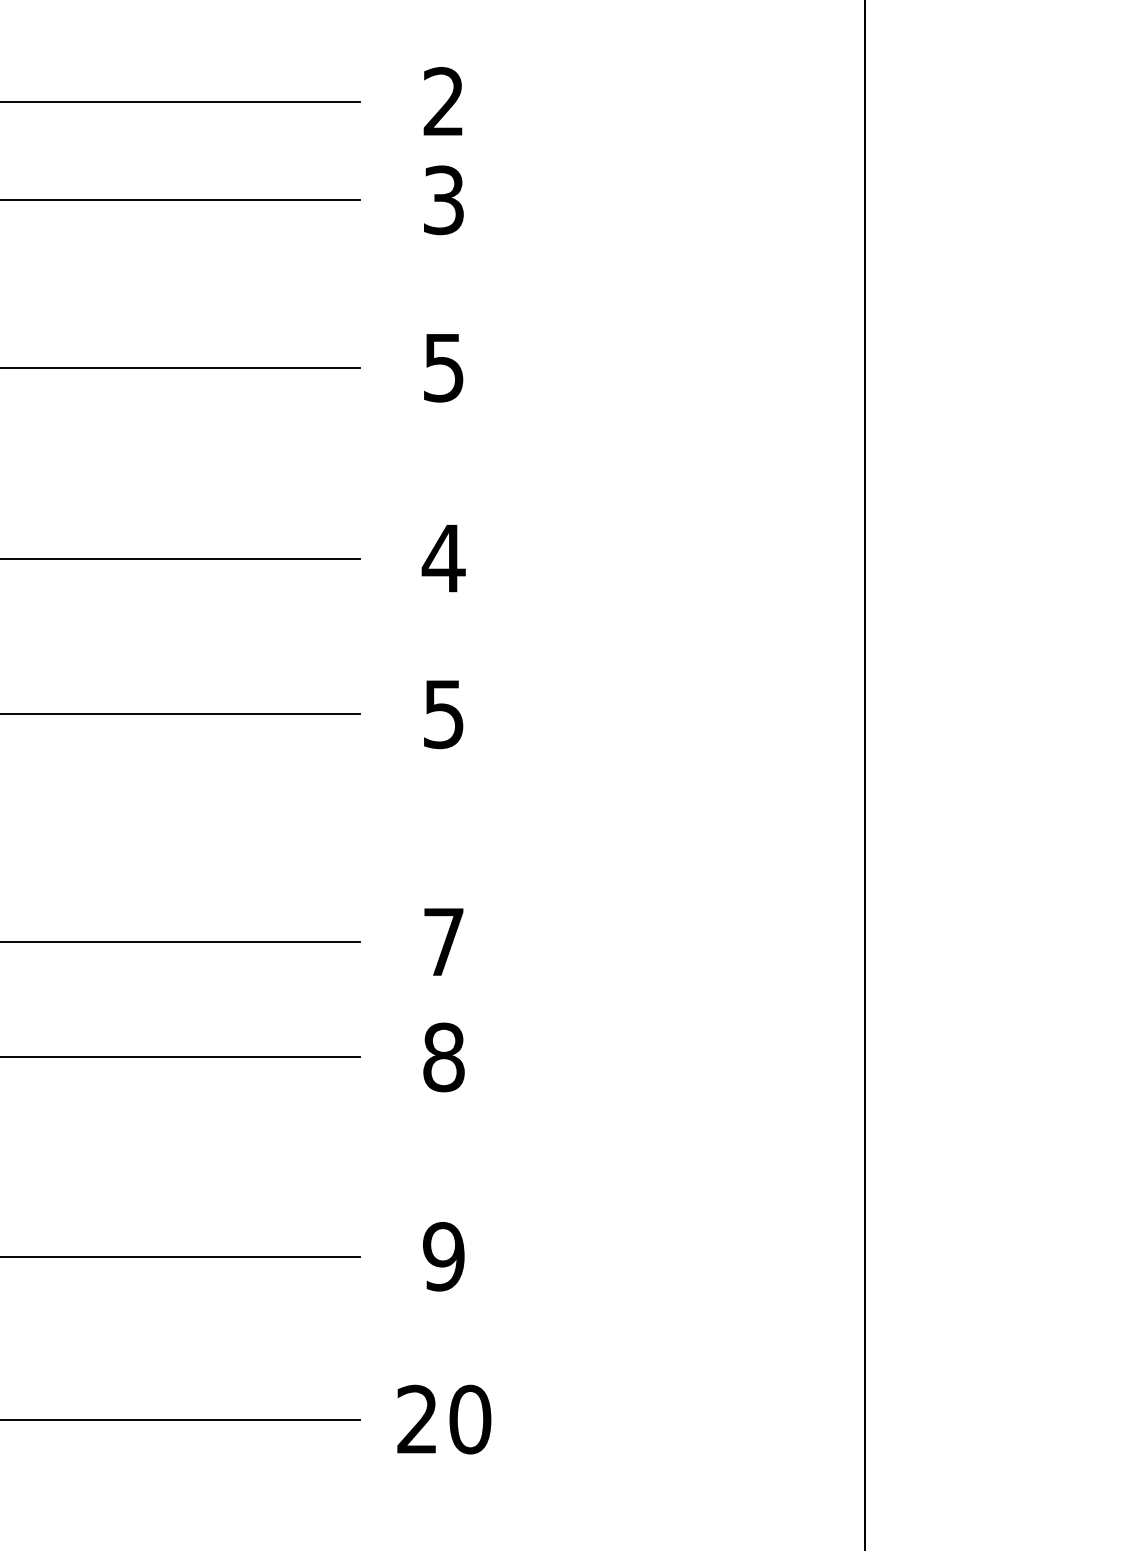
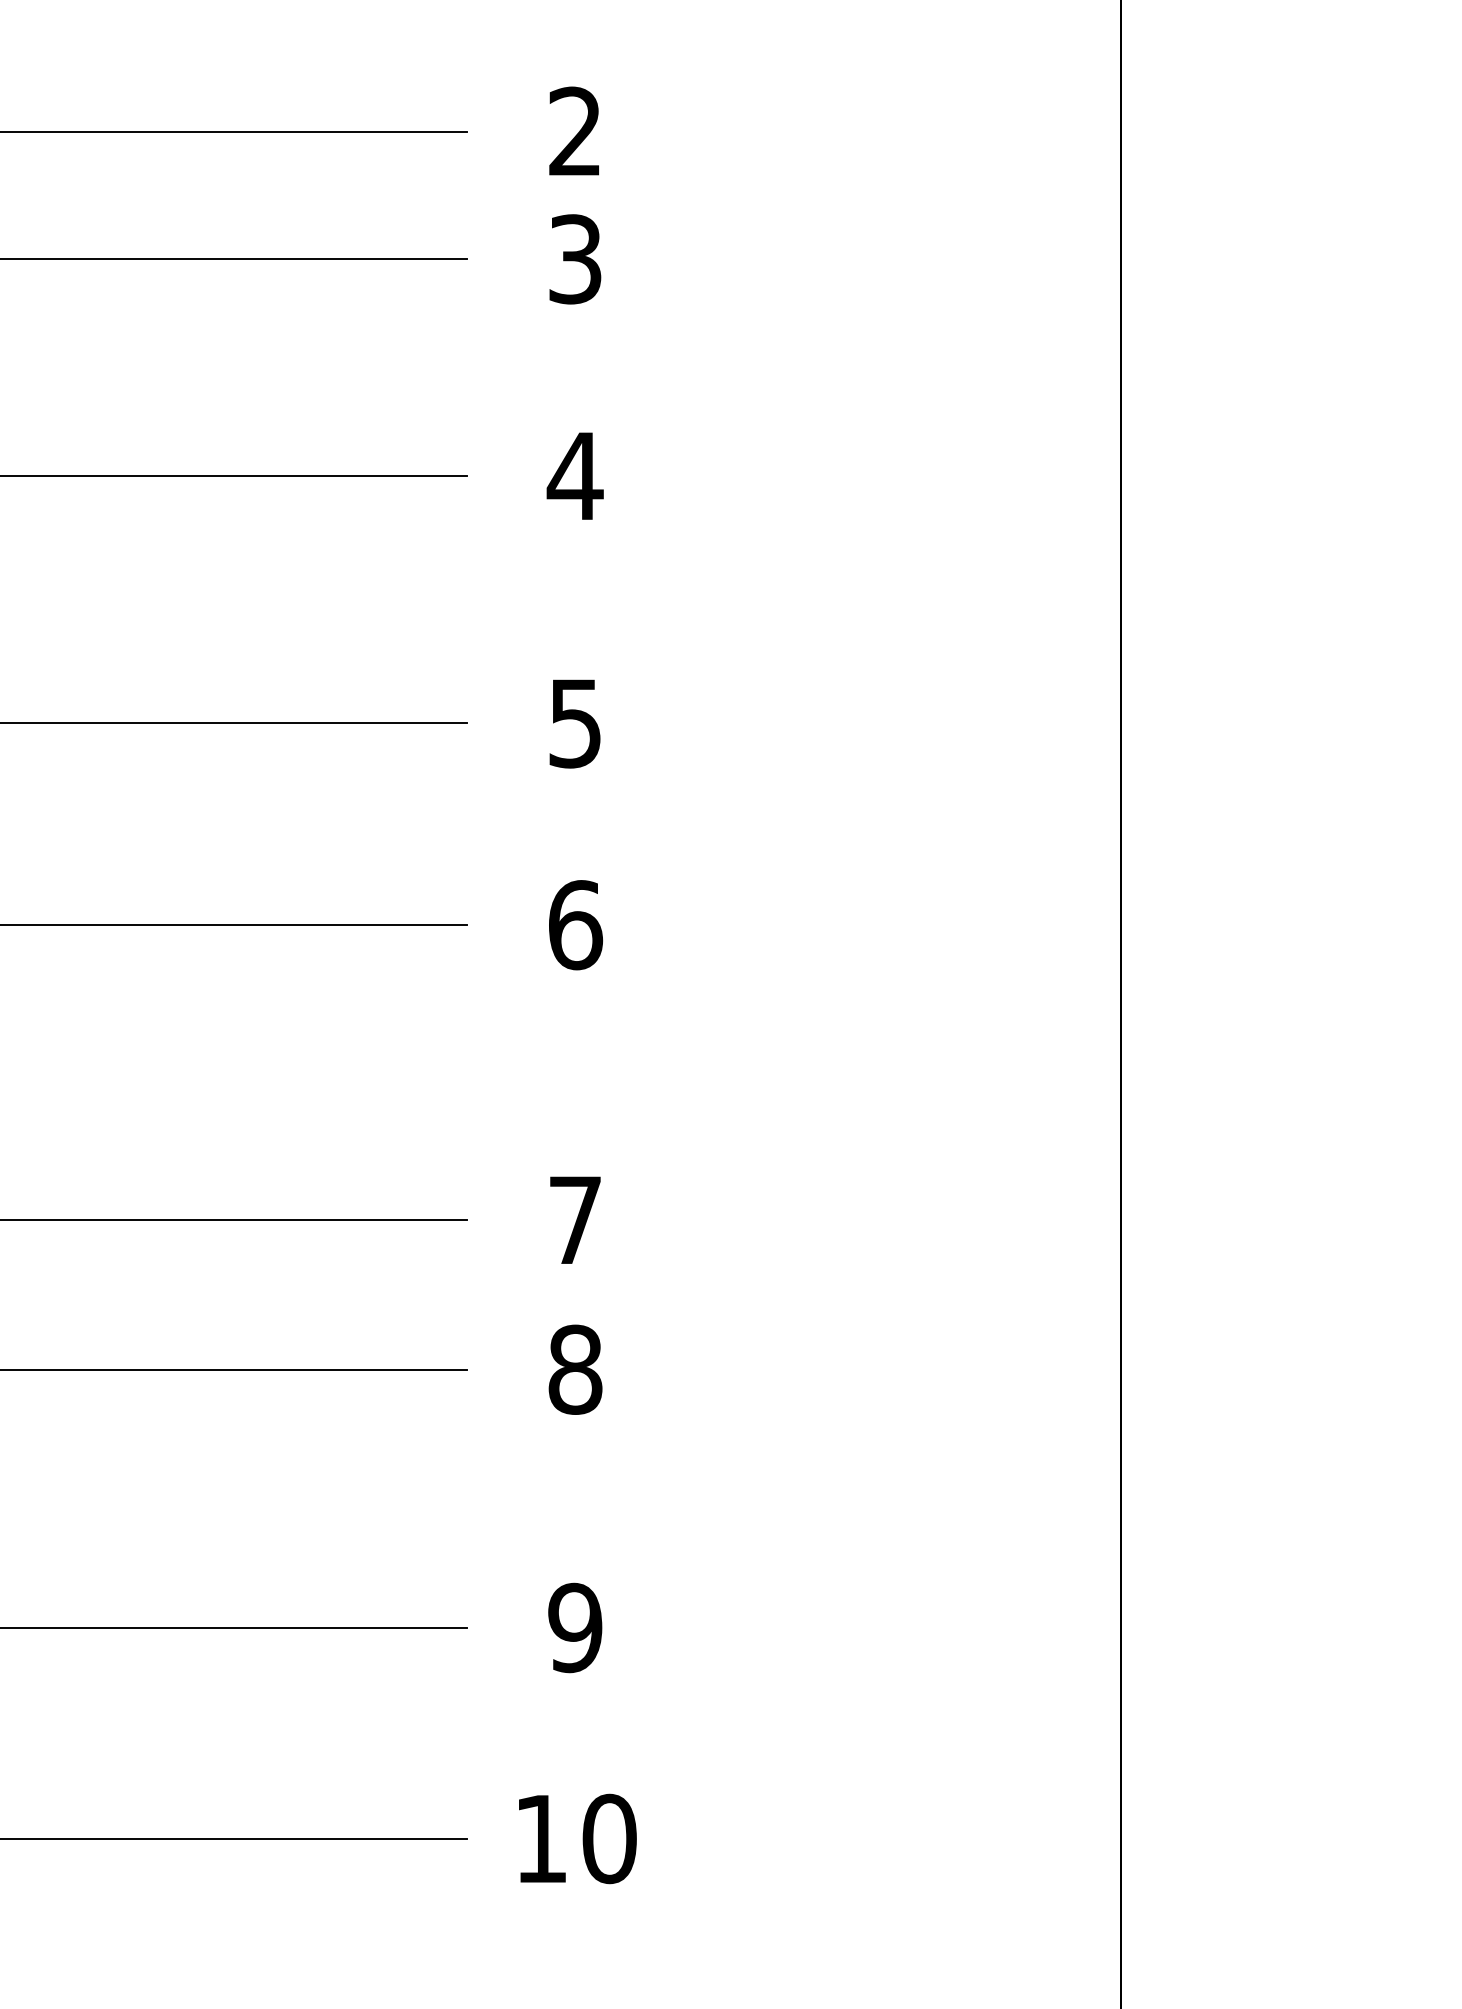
text: (443, 367) -> (574, 476), 5 -> 4
text: (443, 558) -> (574, 723), 4 -> 5
text: (444, 714) -> (576, 925), 5 -> 6
text: (416, 1418) -> (540, 1837), 20 -> 10

